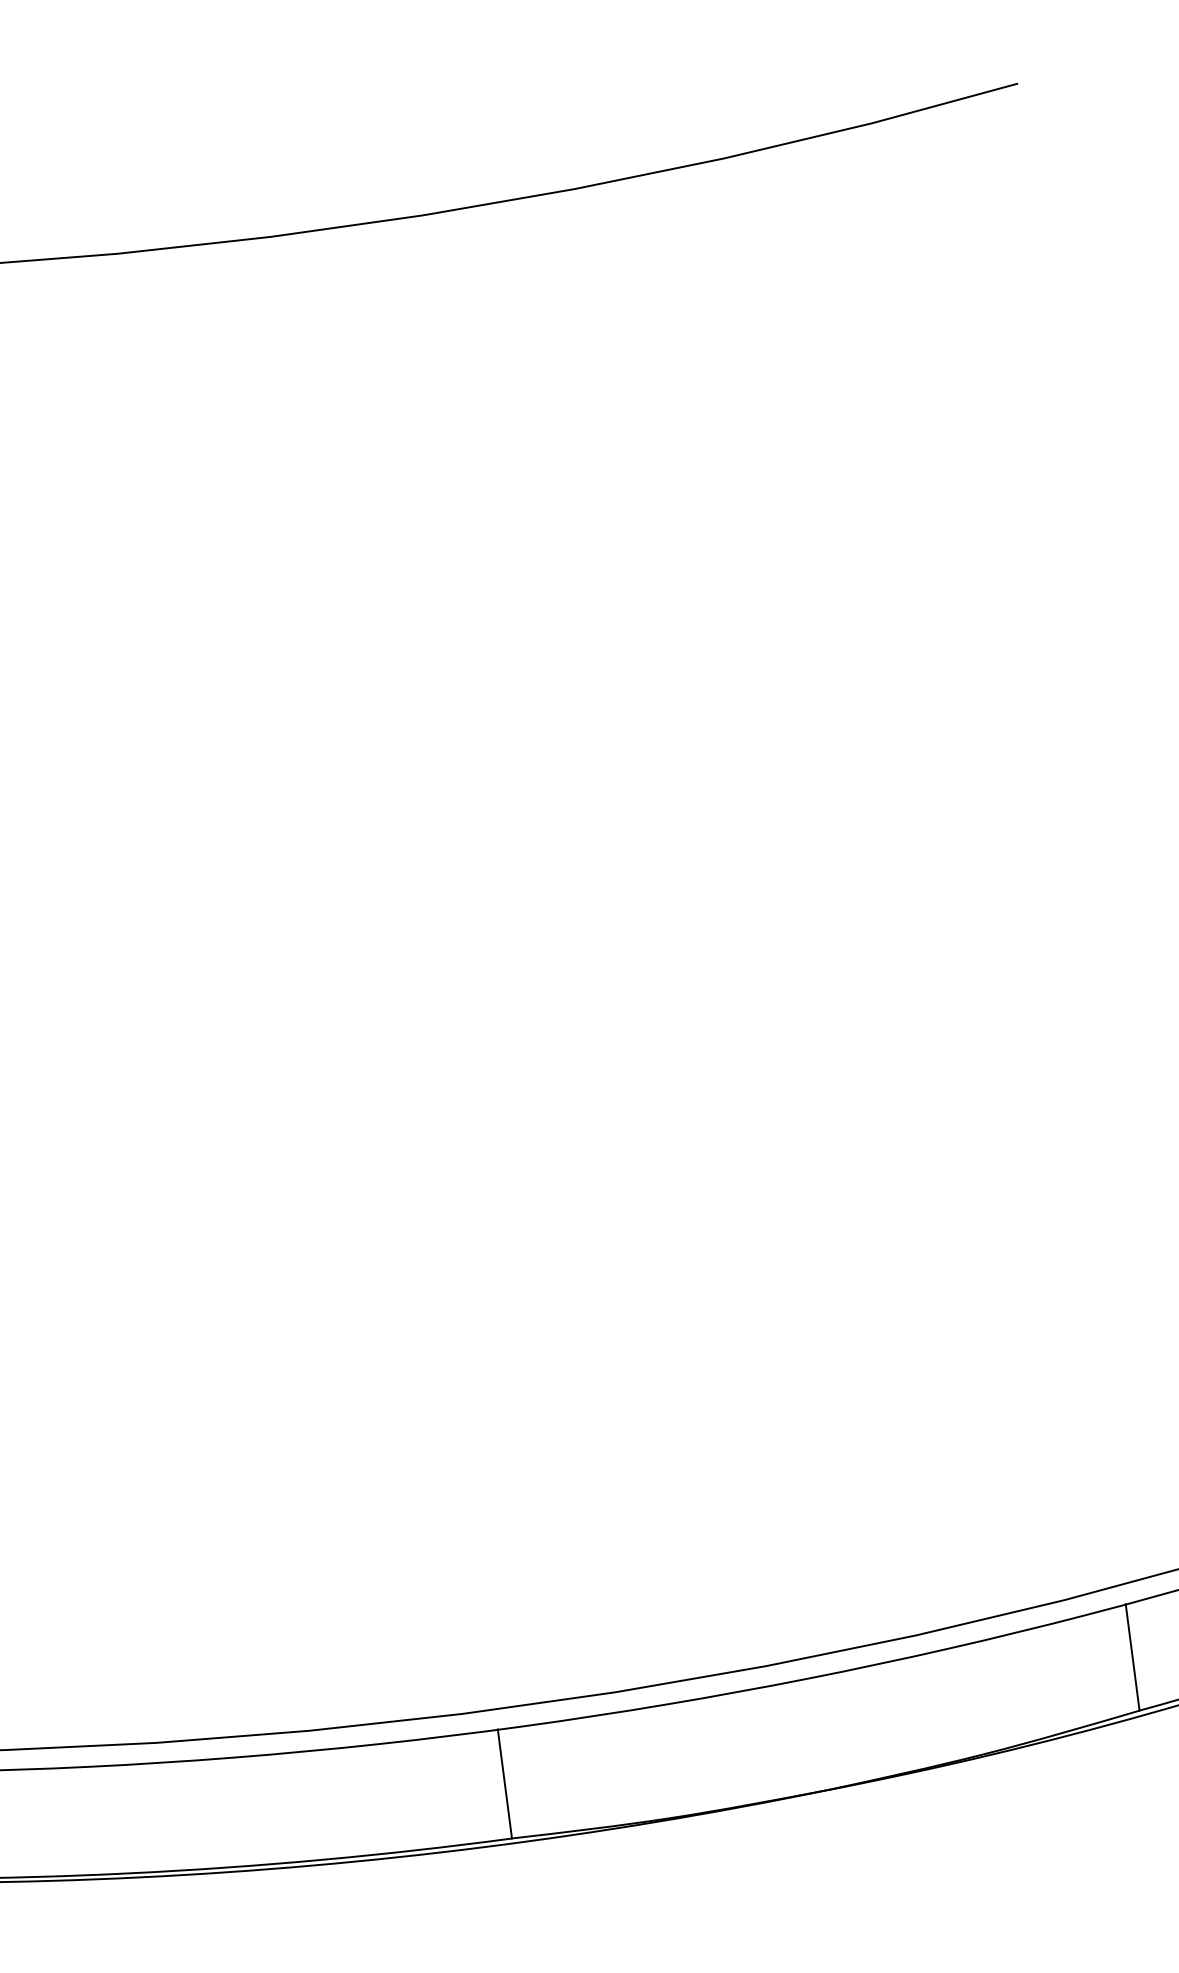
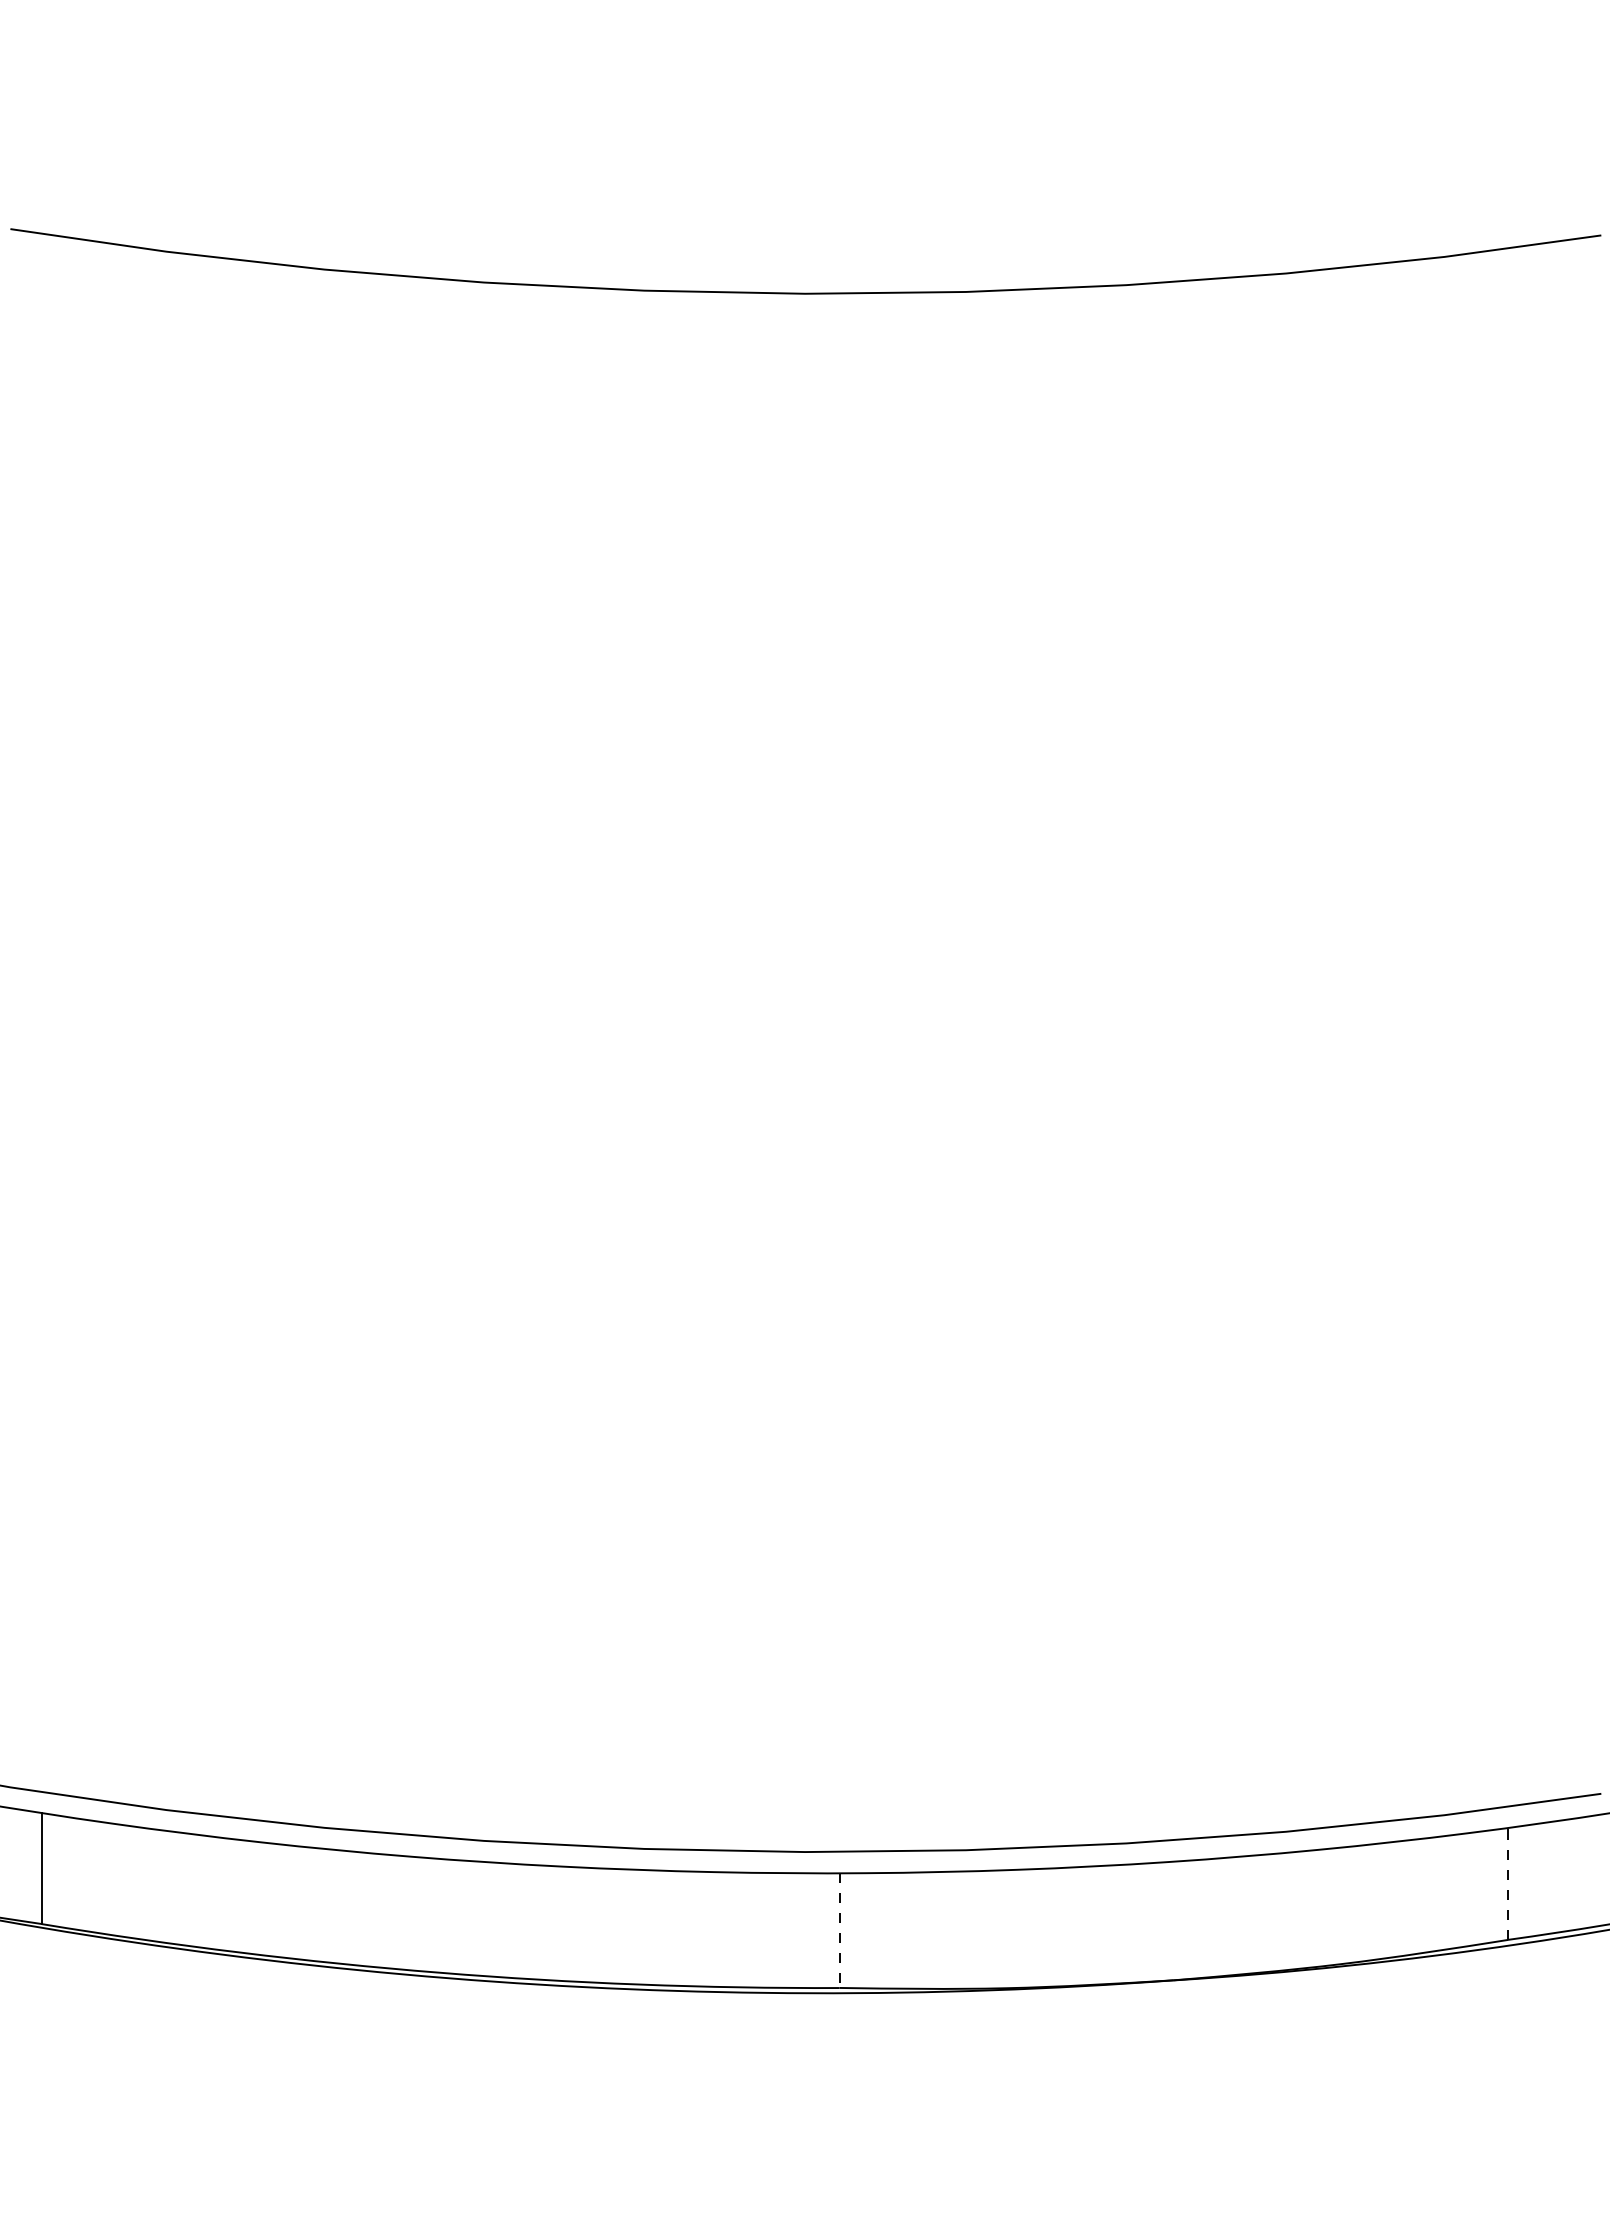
line: (1133, 1657) -> (1508, 1883), solid -> dashed
line: (504, 1784) -> (839, 1930), solid -> dashed

